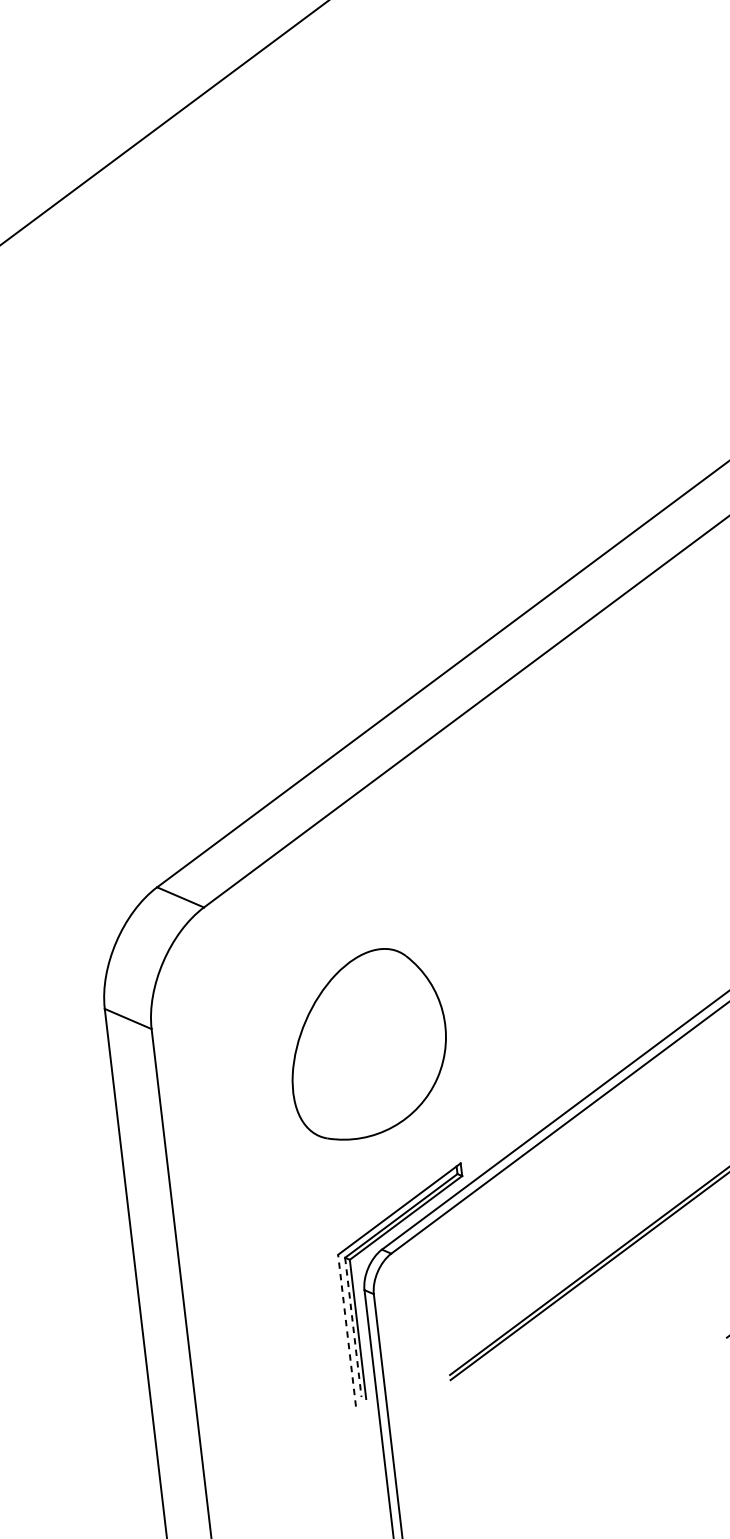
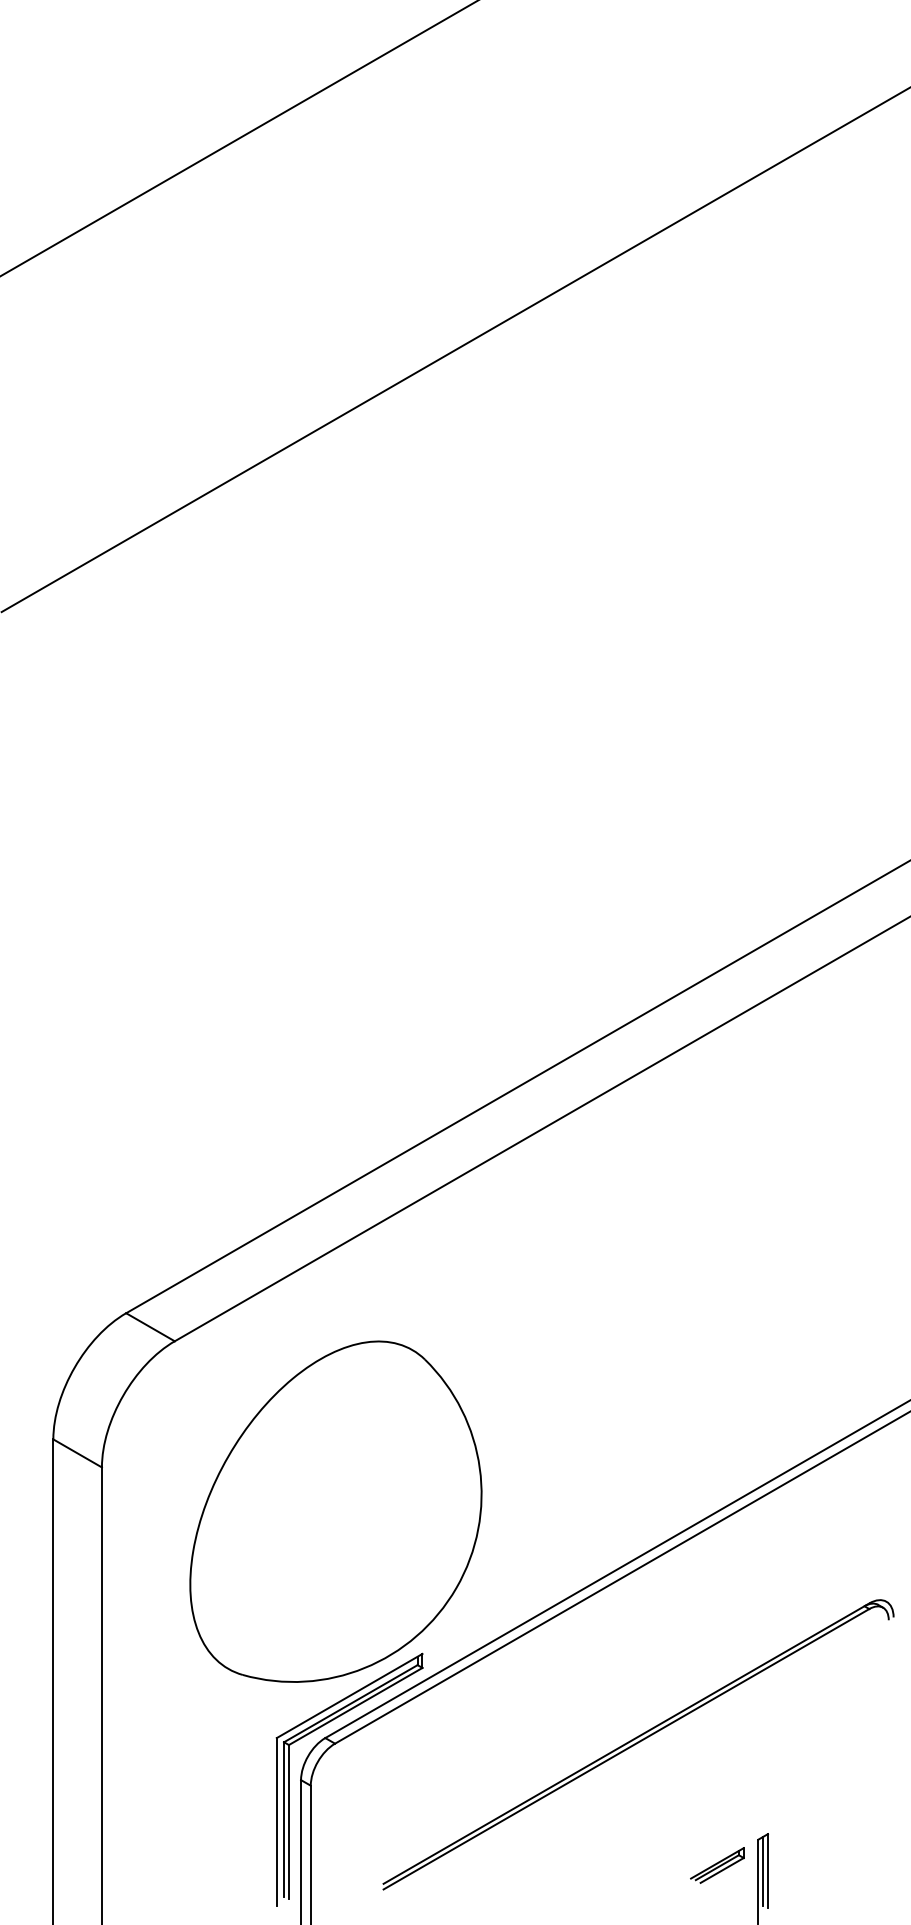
part: (367, 1044) -> (335, 1511), size x1.67
line: (353, 1327) -> (284, 1819), dashed -> solid
line: (346, 1330) -> (276, 1821), dashed -> solid

